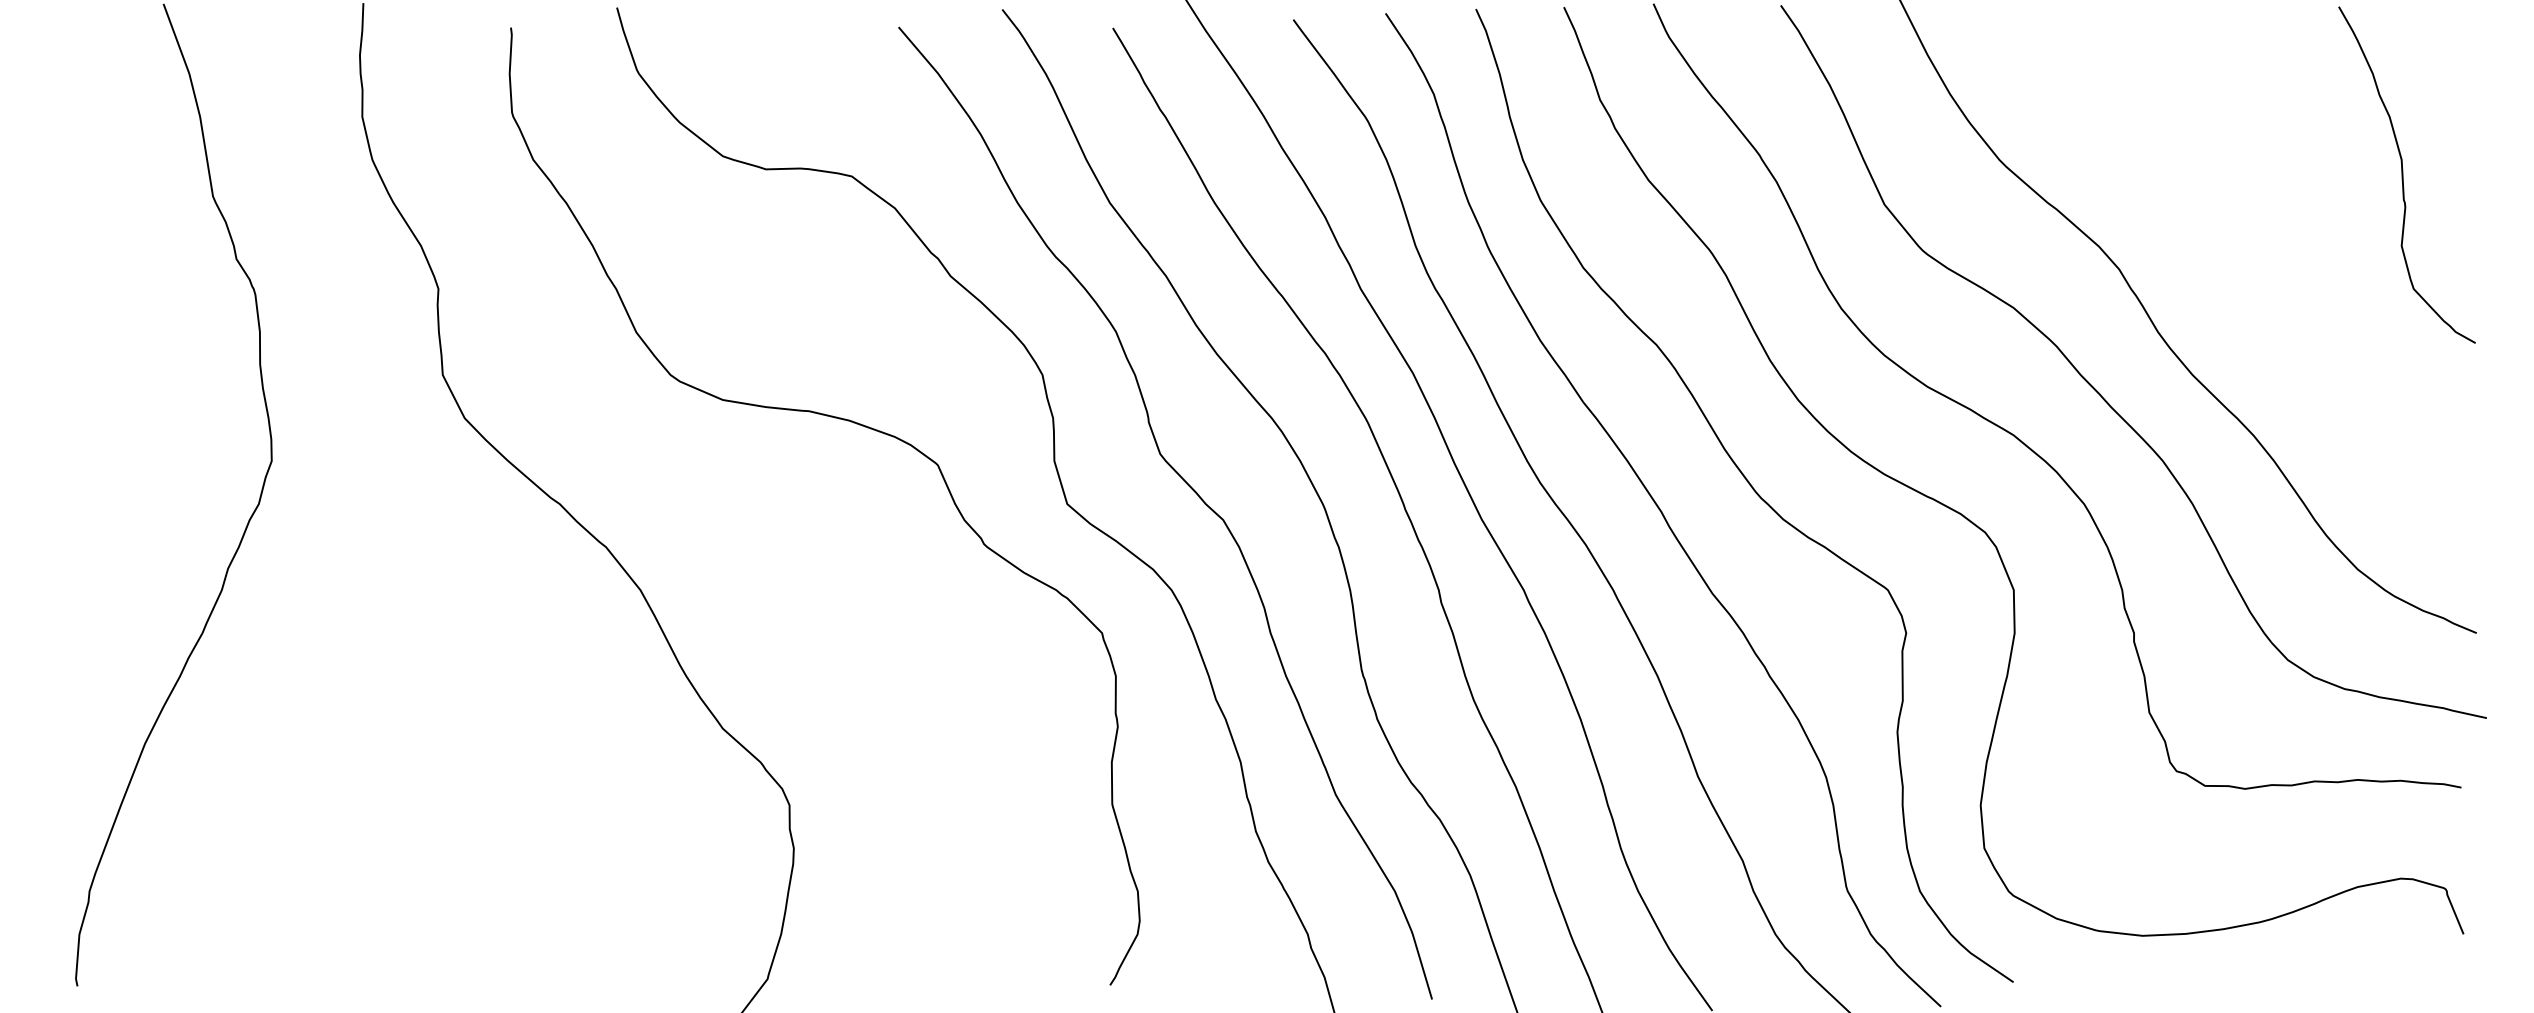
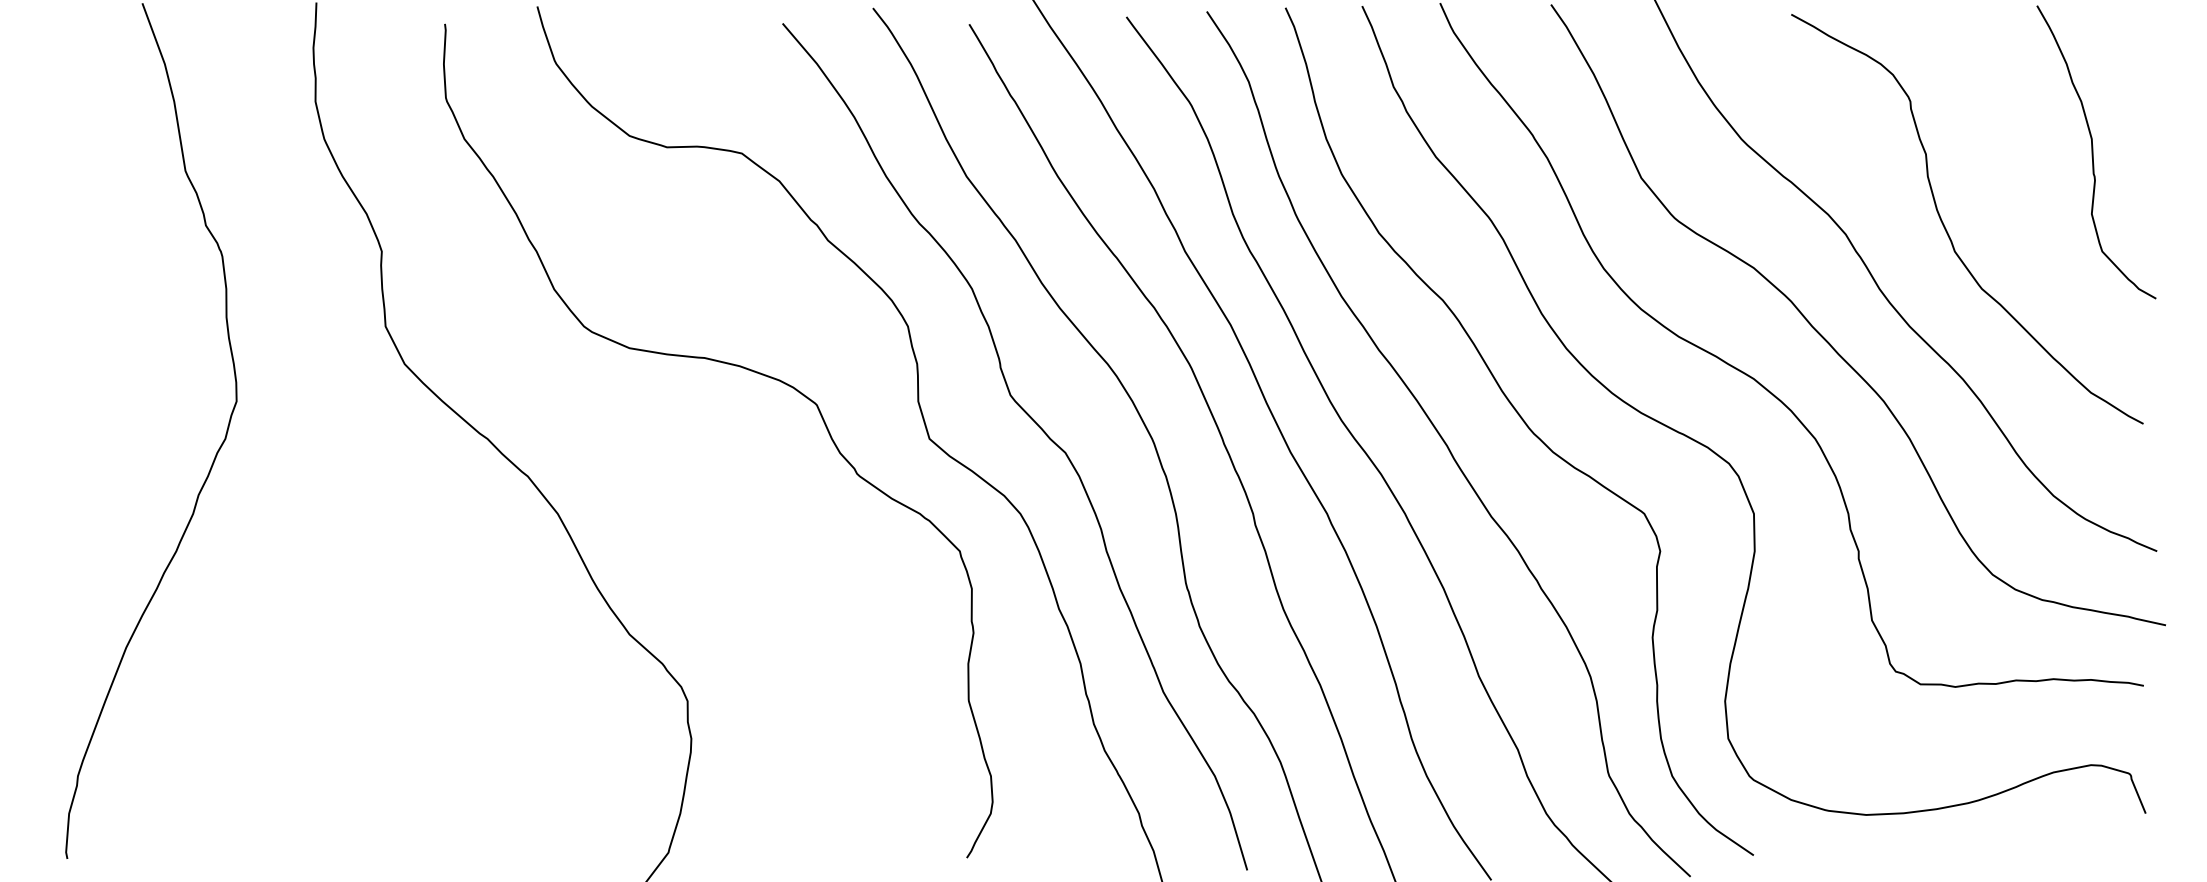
curve: (2235, 264) -> (1947, 230), added

